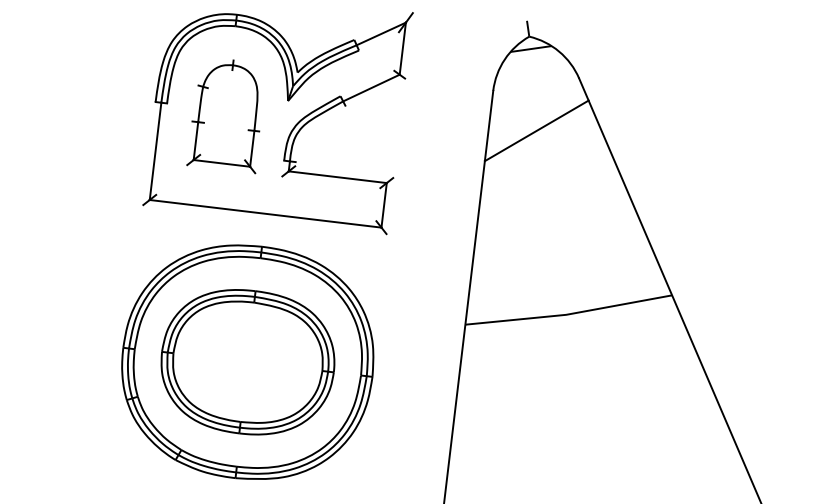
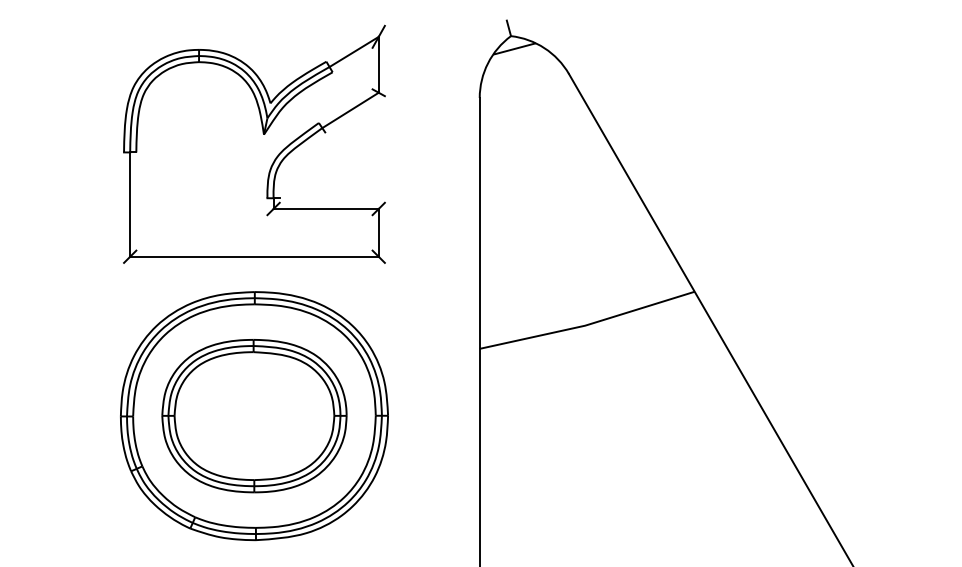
part: (227, 114) -> (201, 156), removed
line: (536, 130) -> (530, 134), removed

